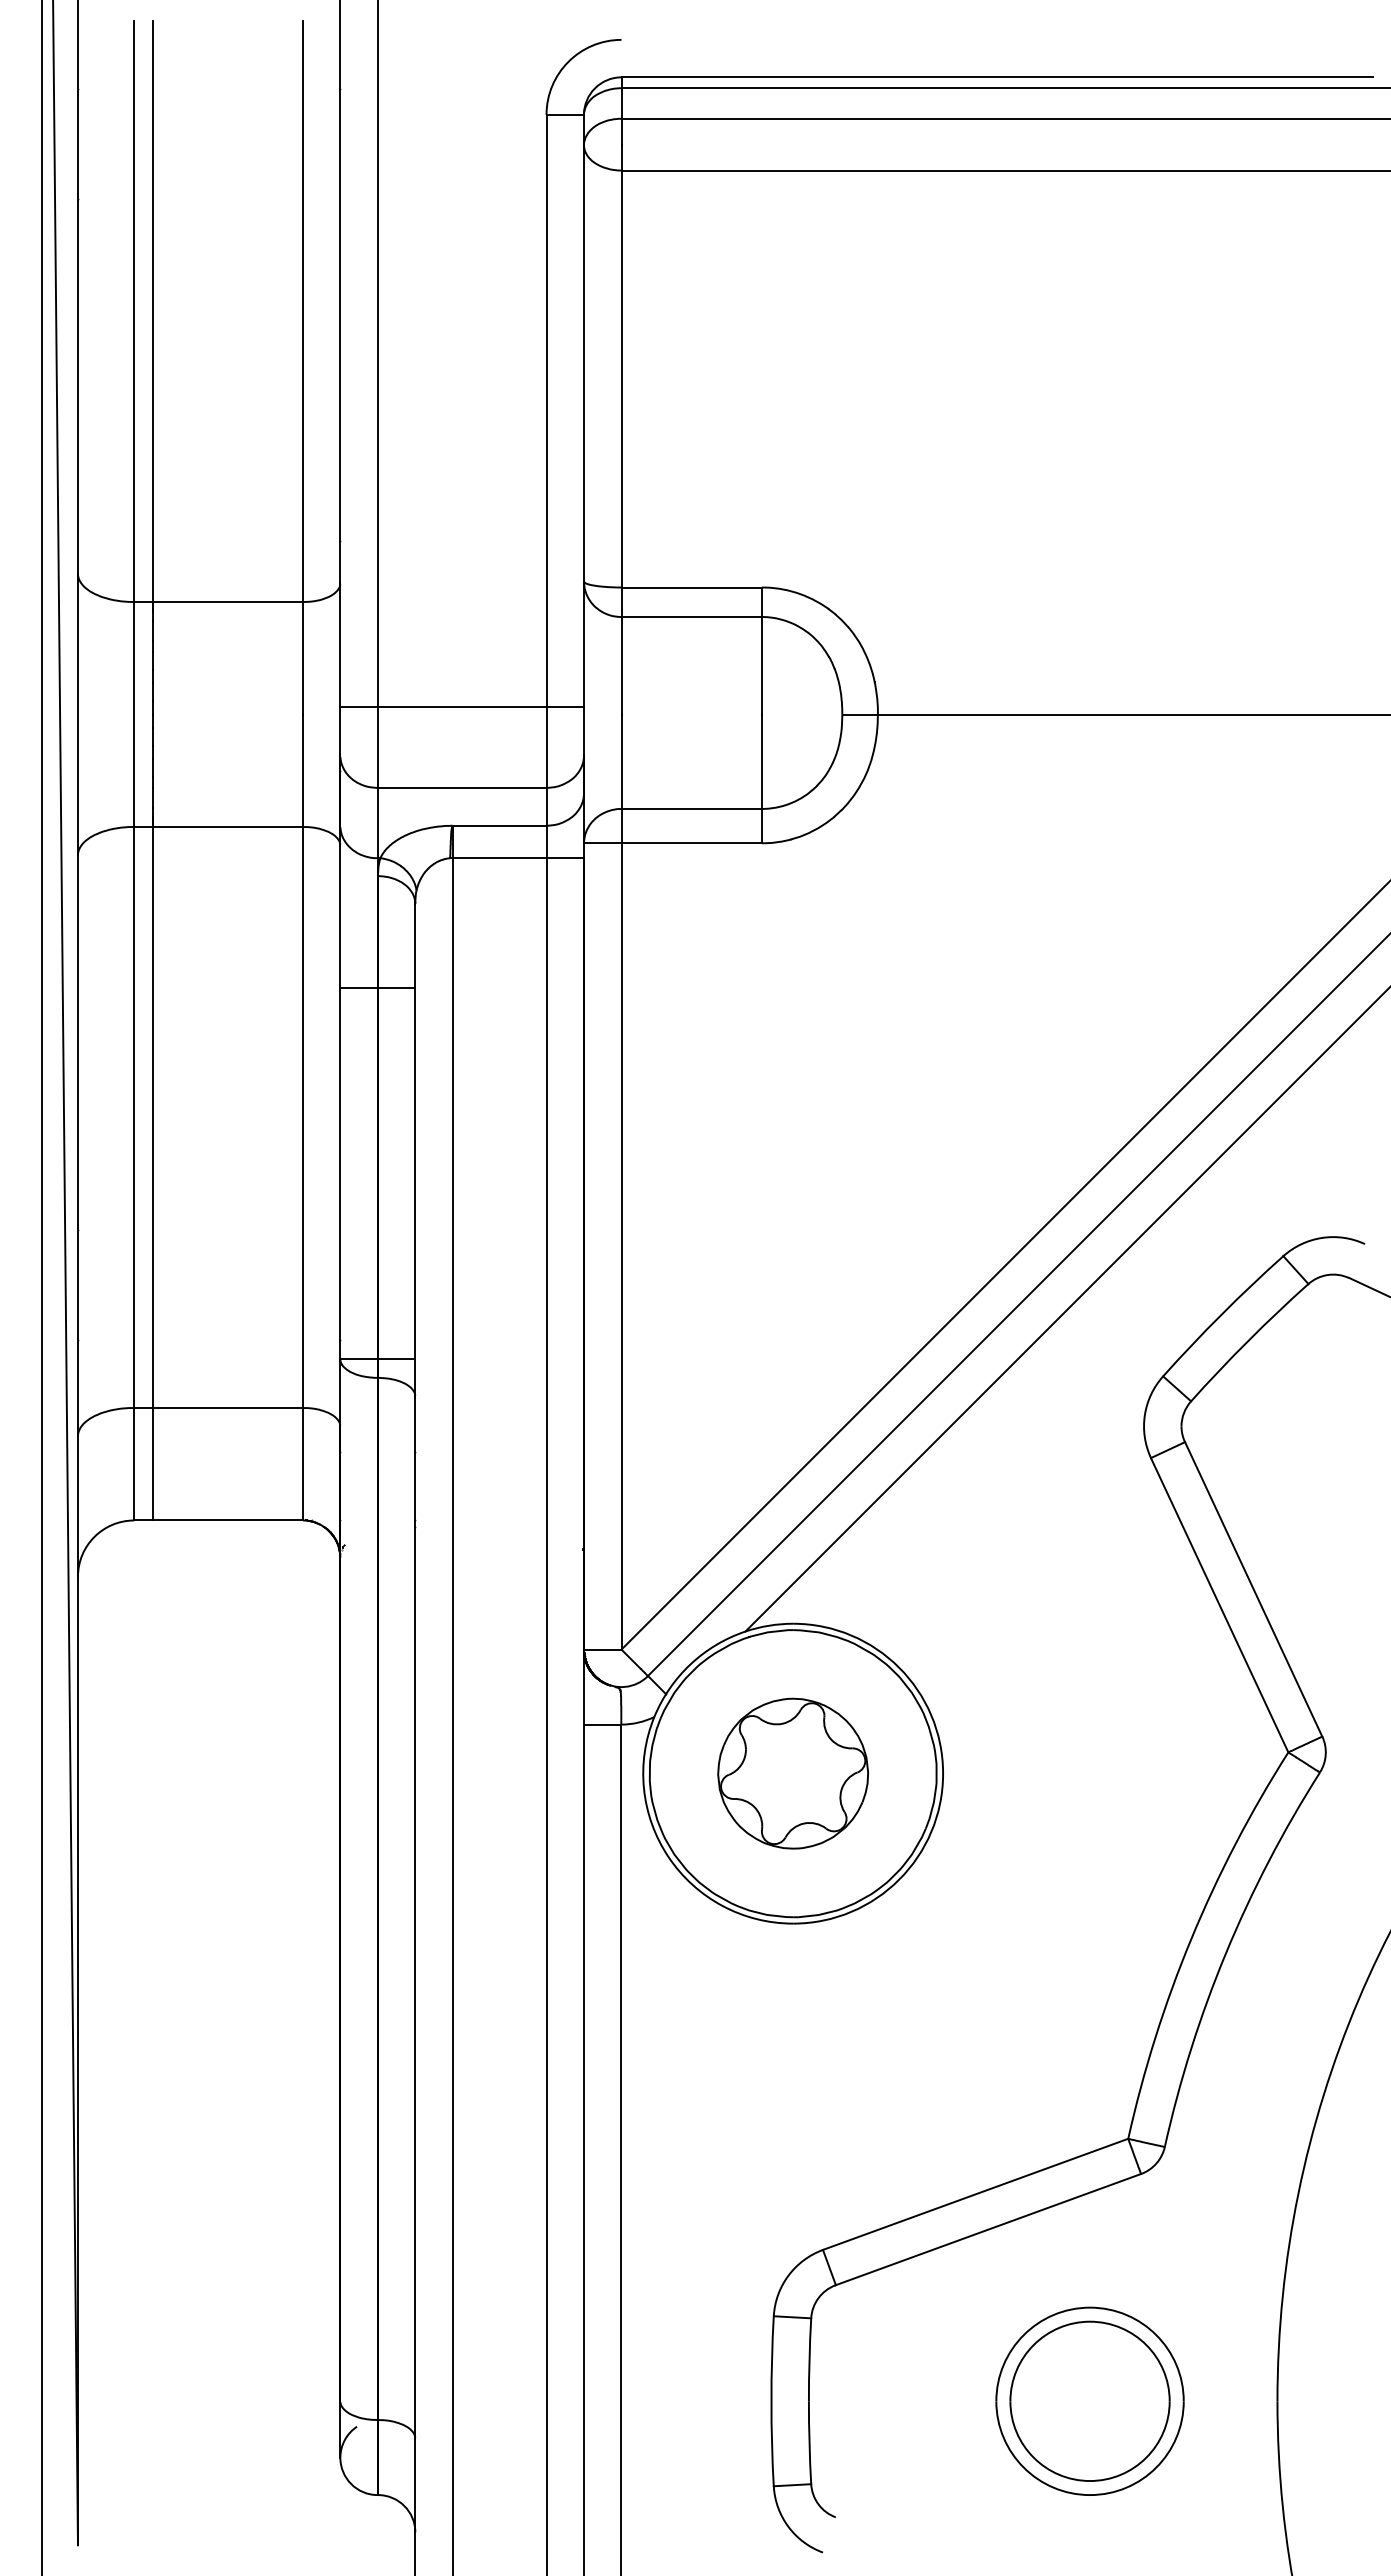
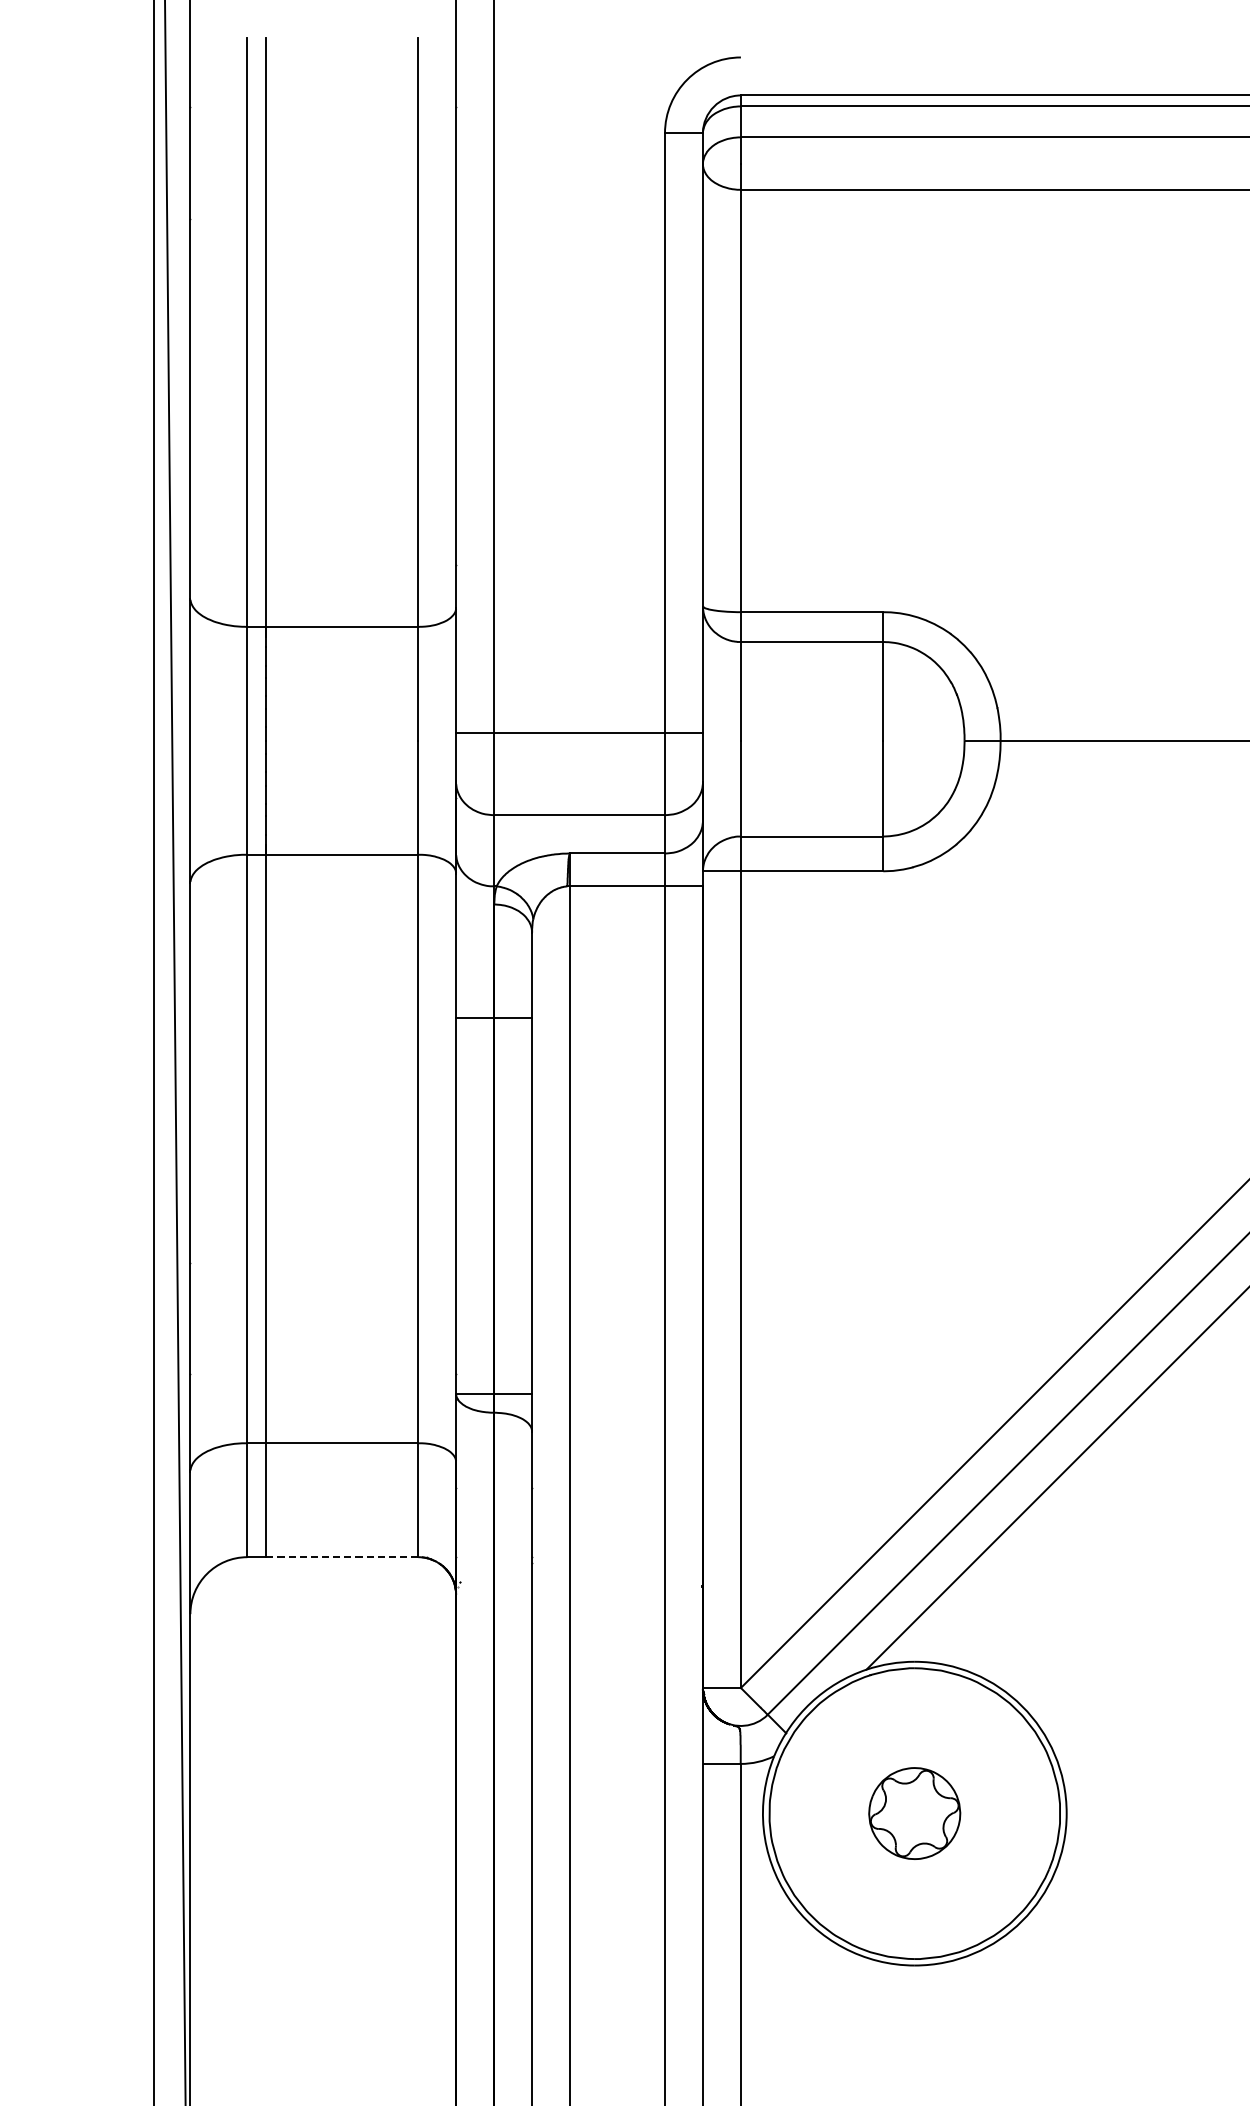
line: (228, 1520) -> (342, 1557), solid -> dashed
part: (792, 1773) -> (914, 1813), size x0.6

